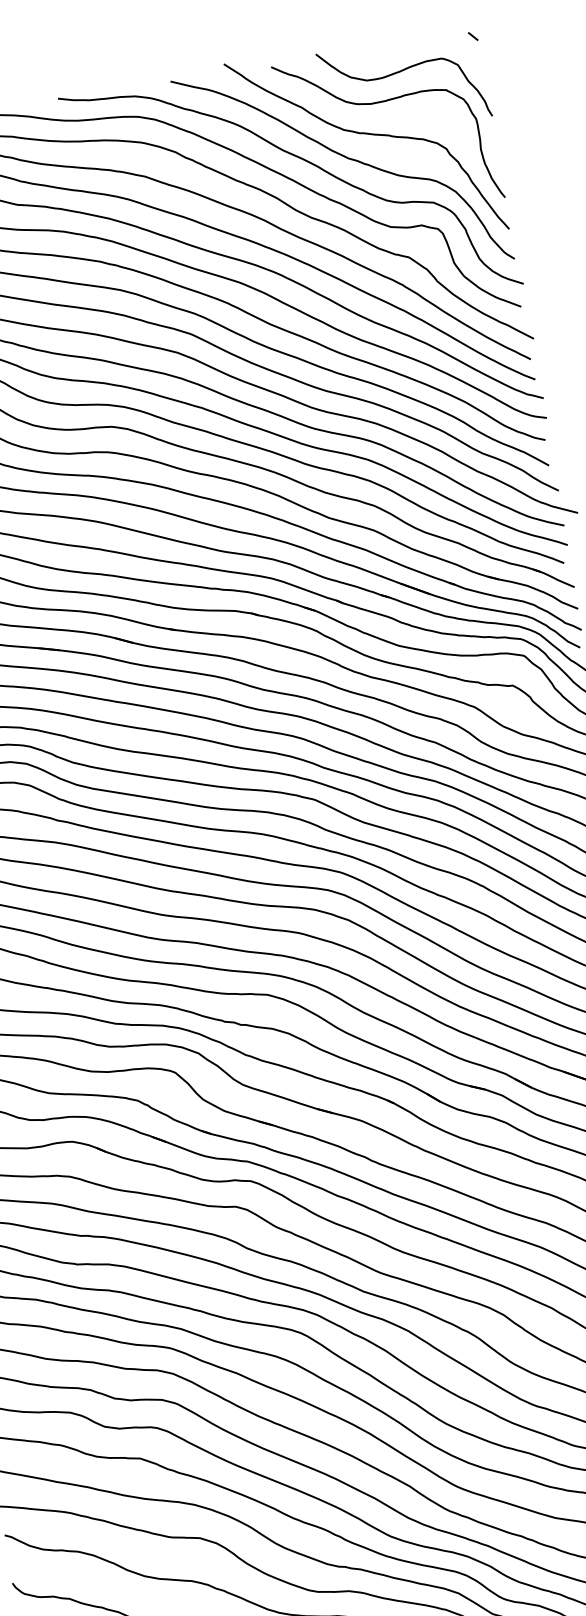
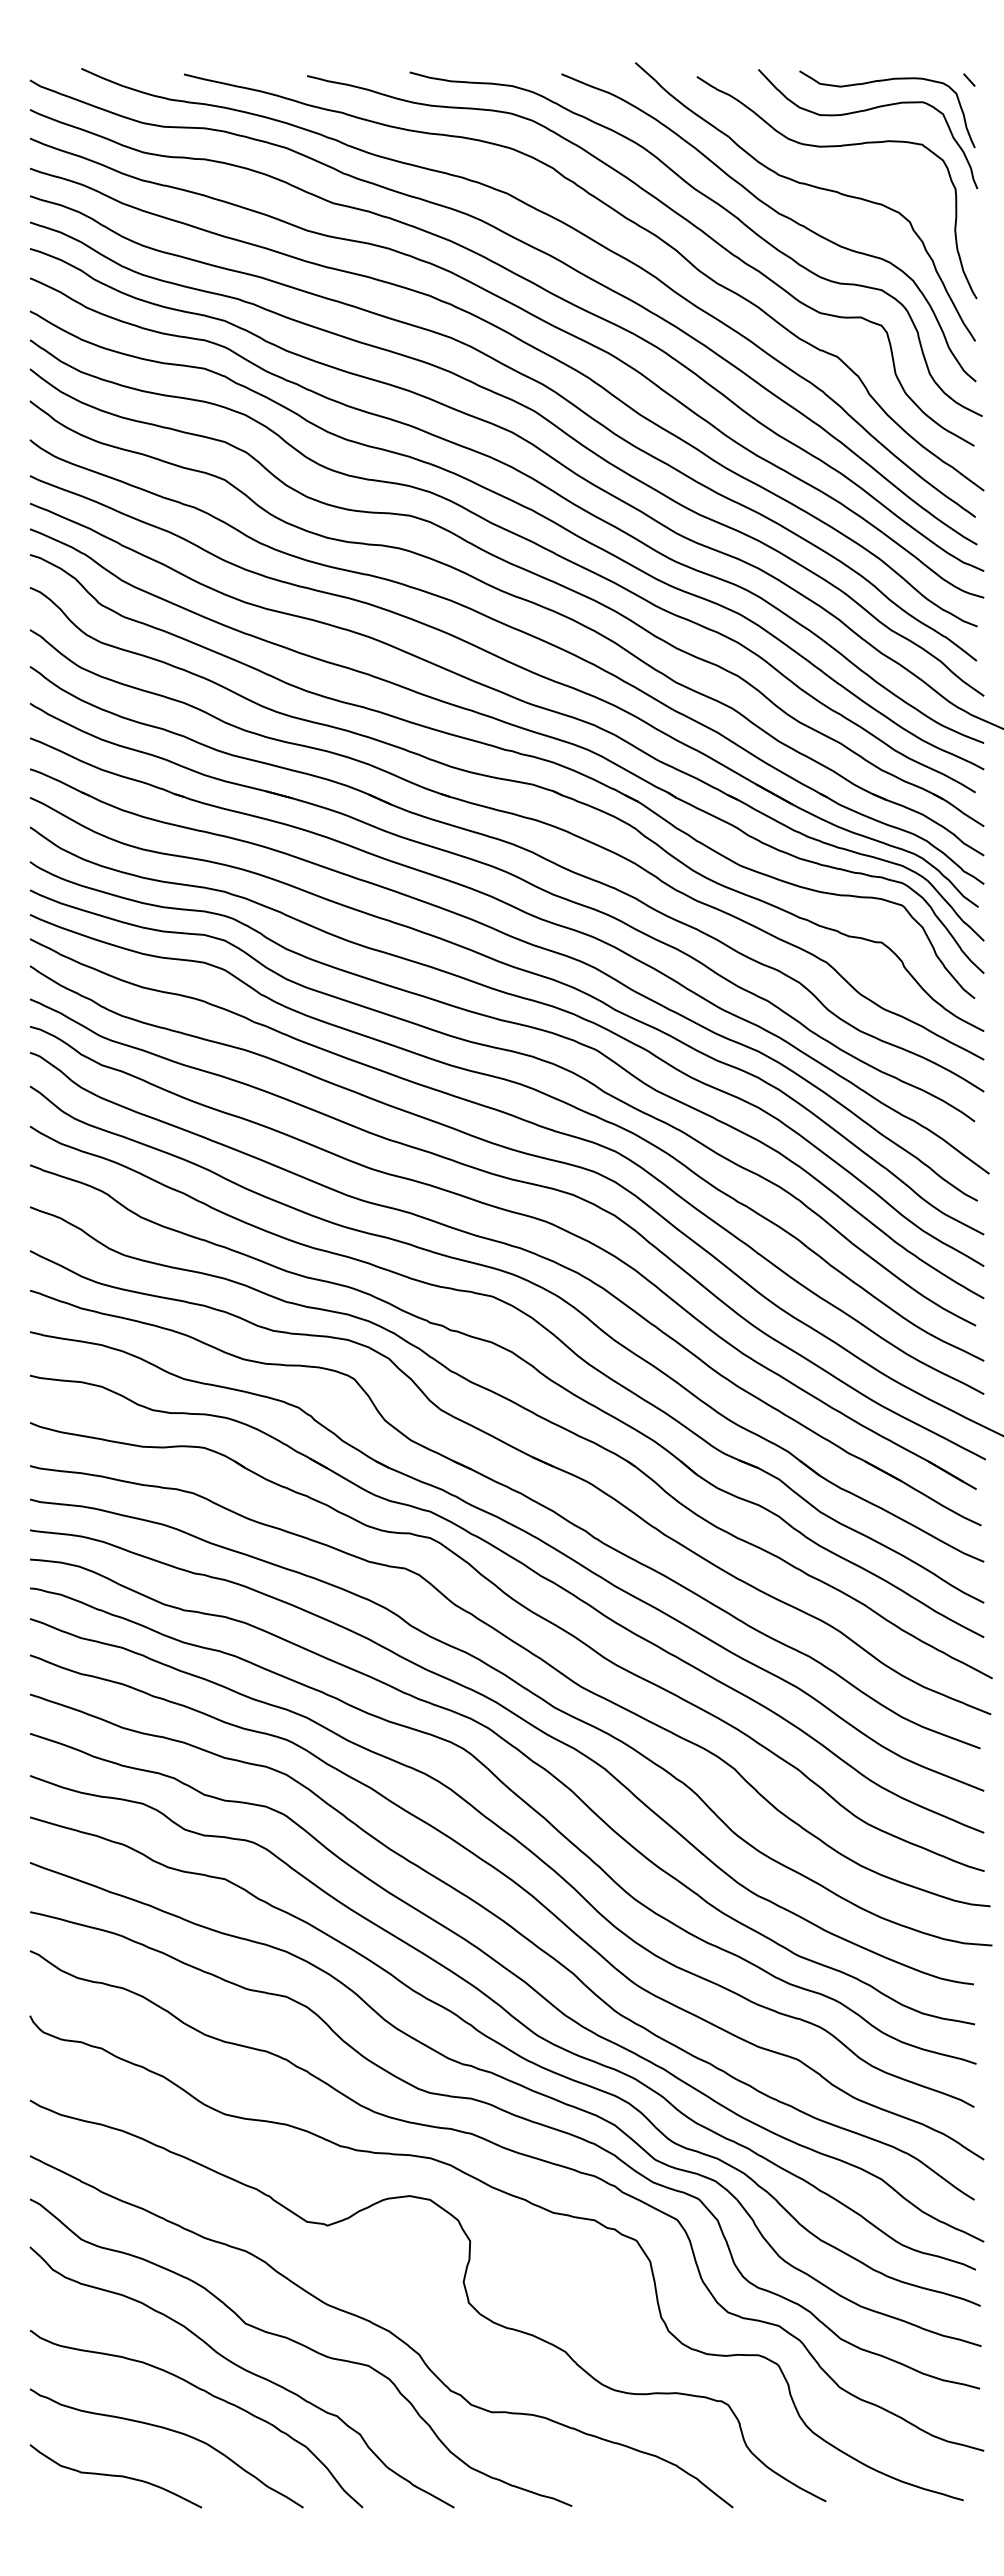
curve: (410, 47) -> (884, 81), added

